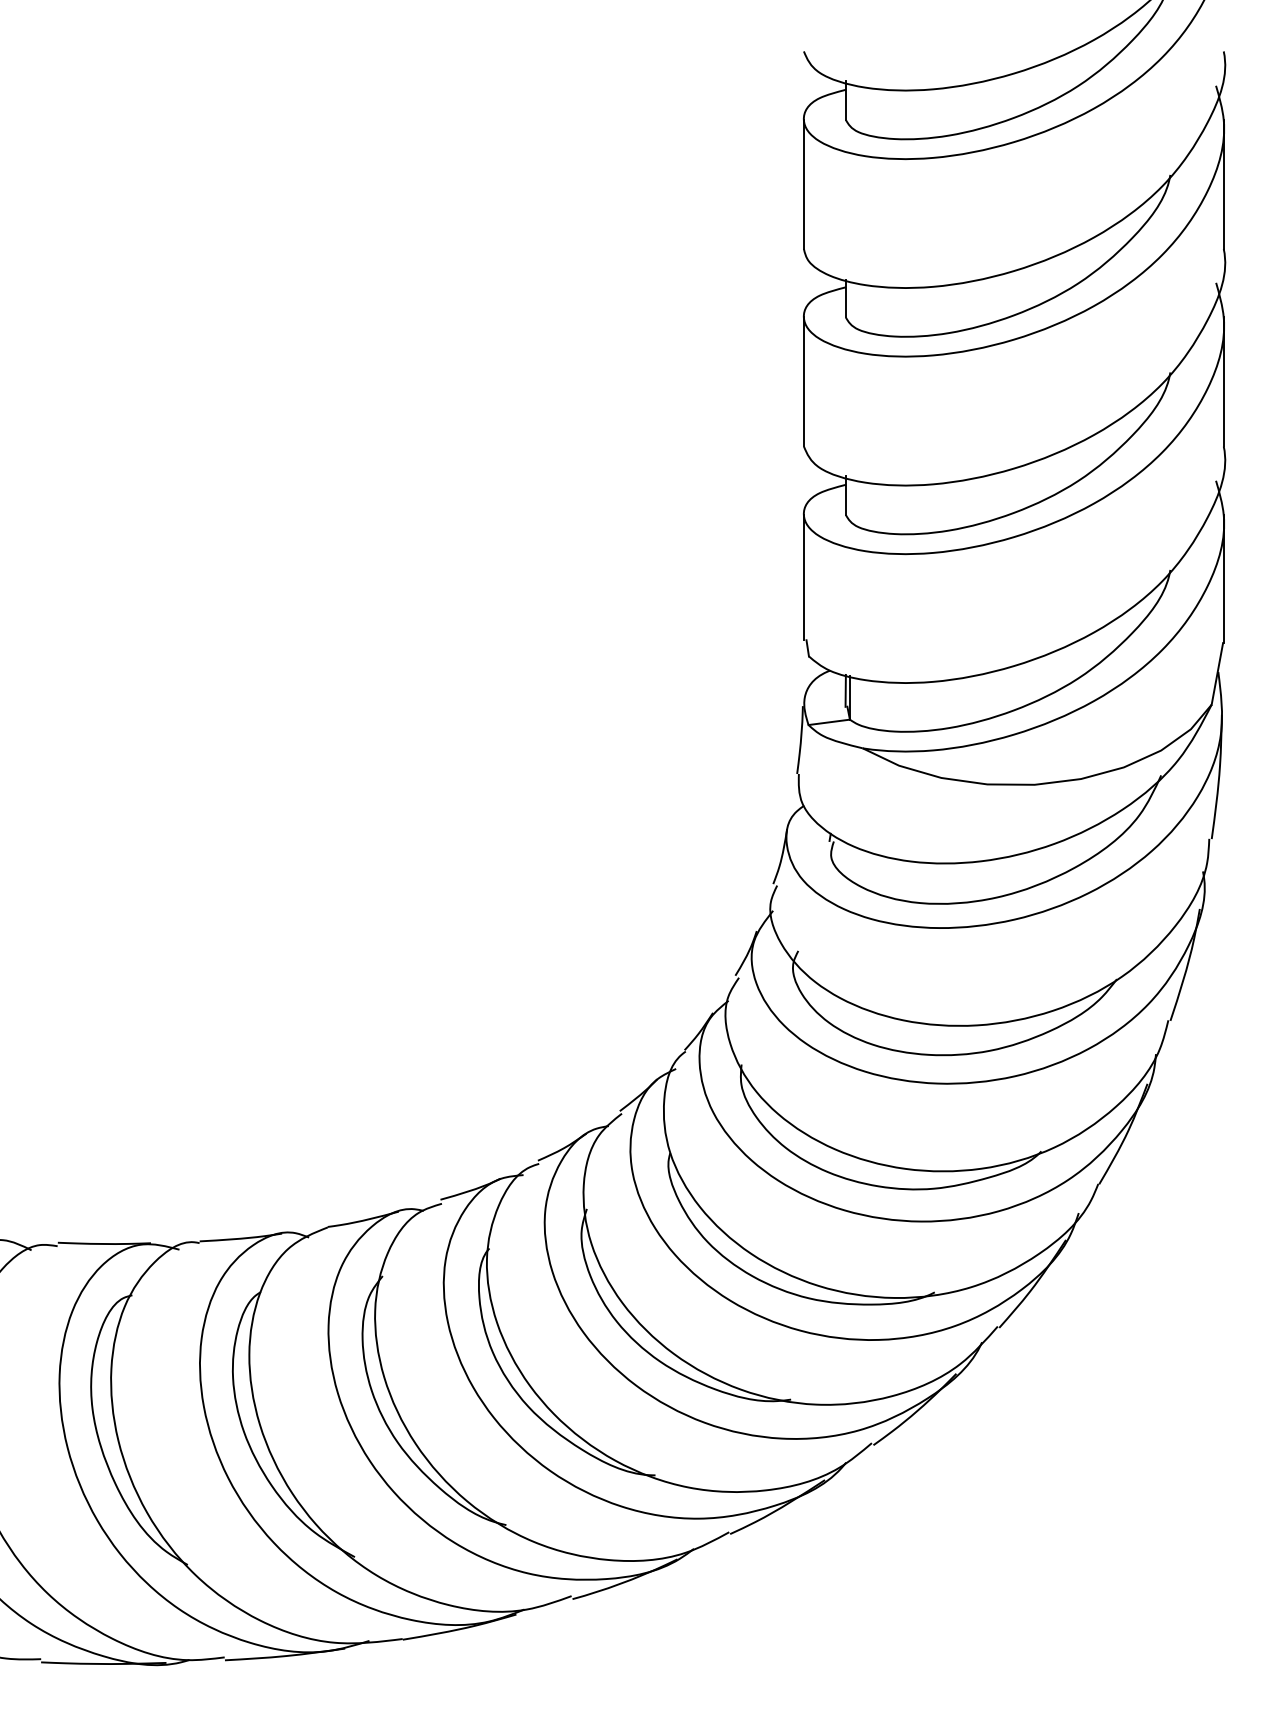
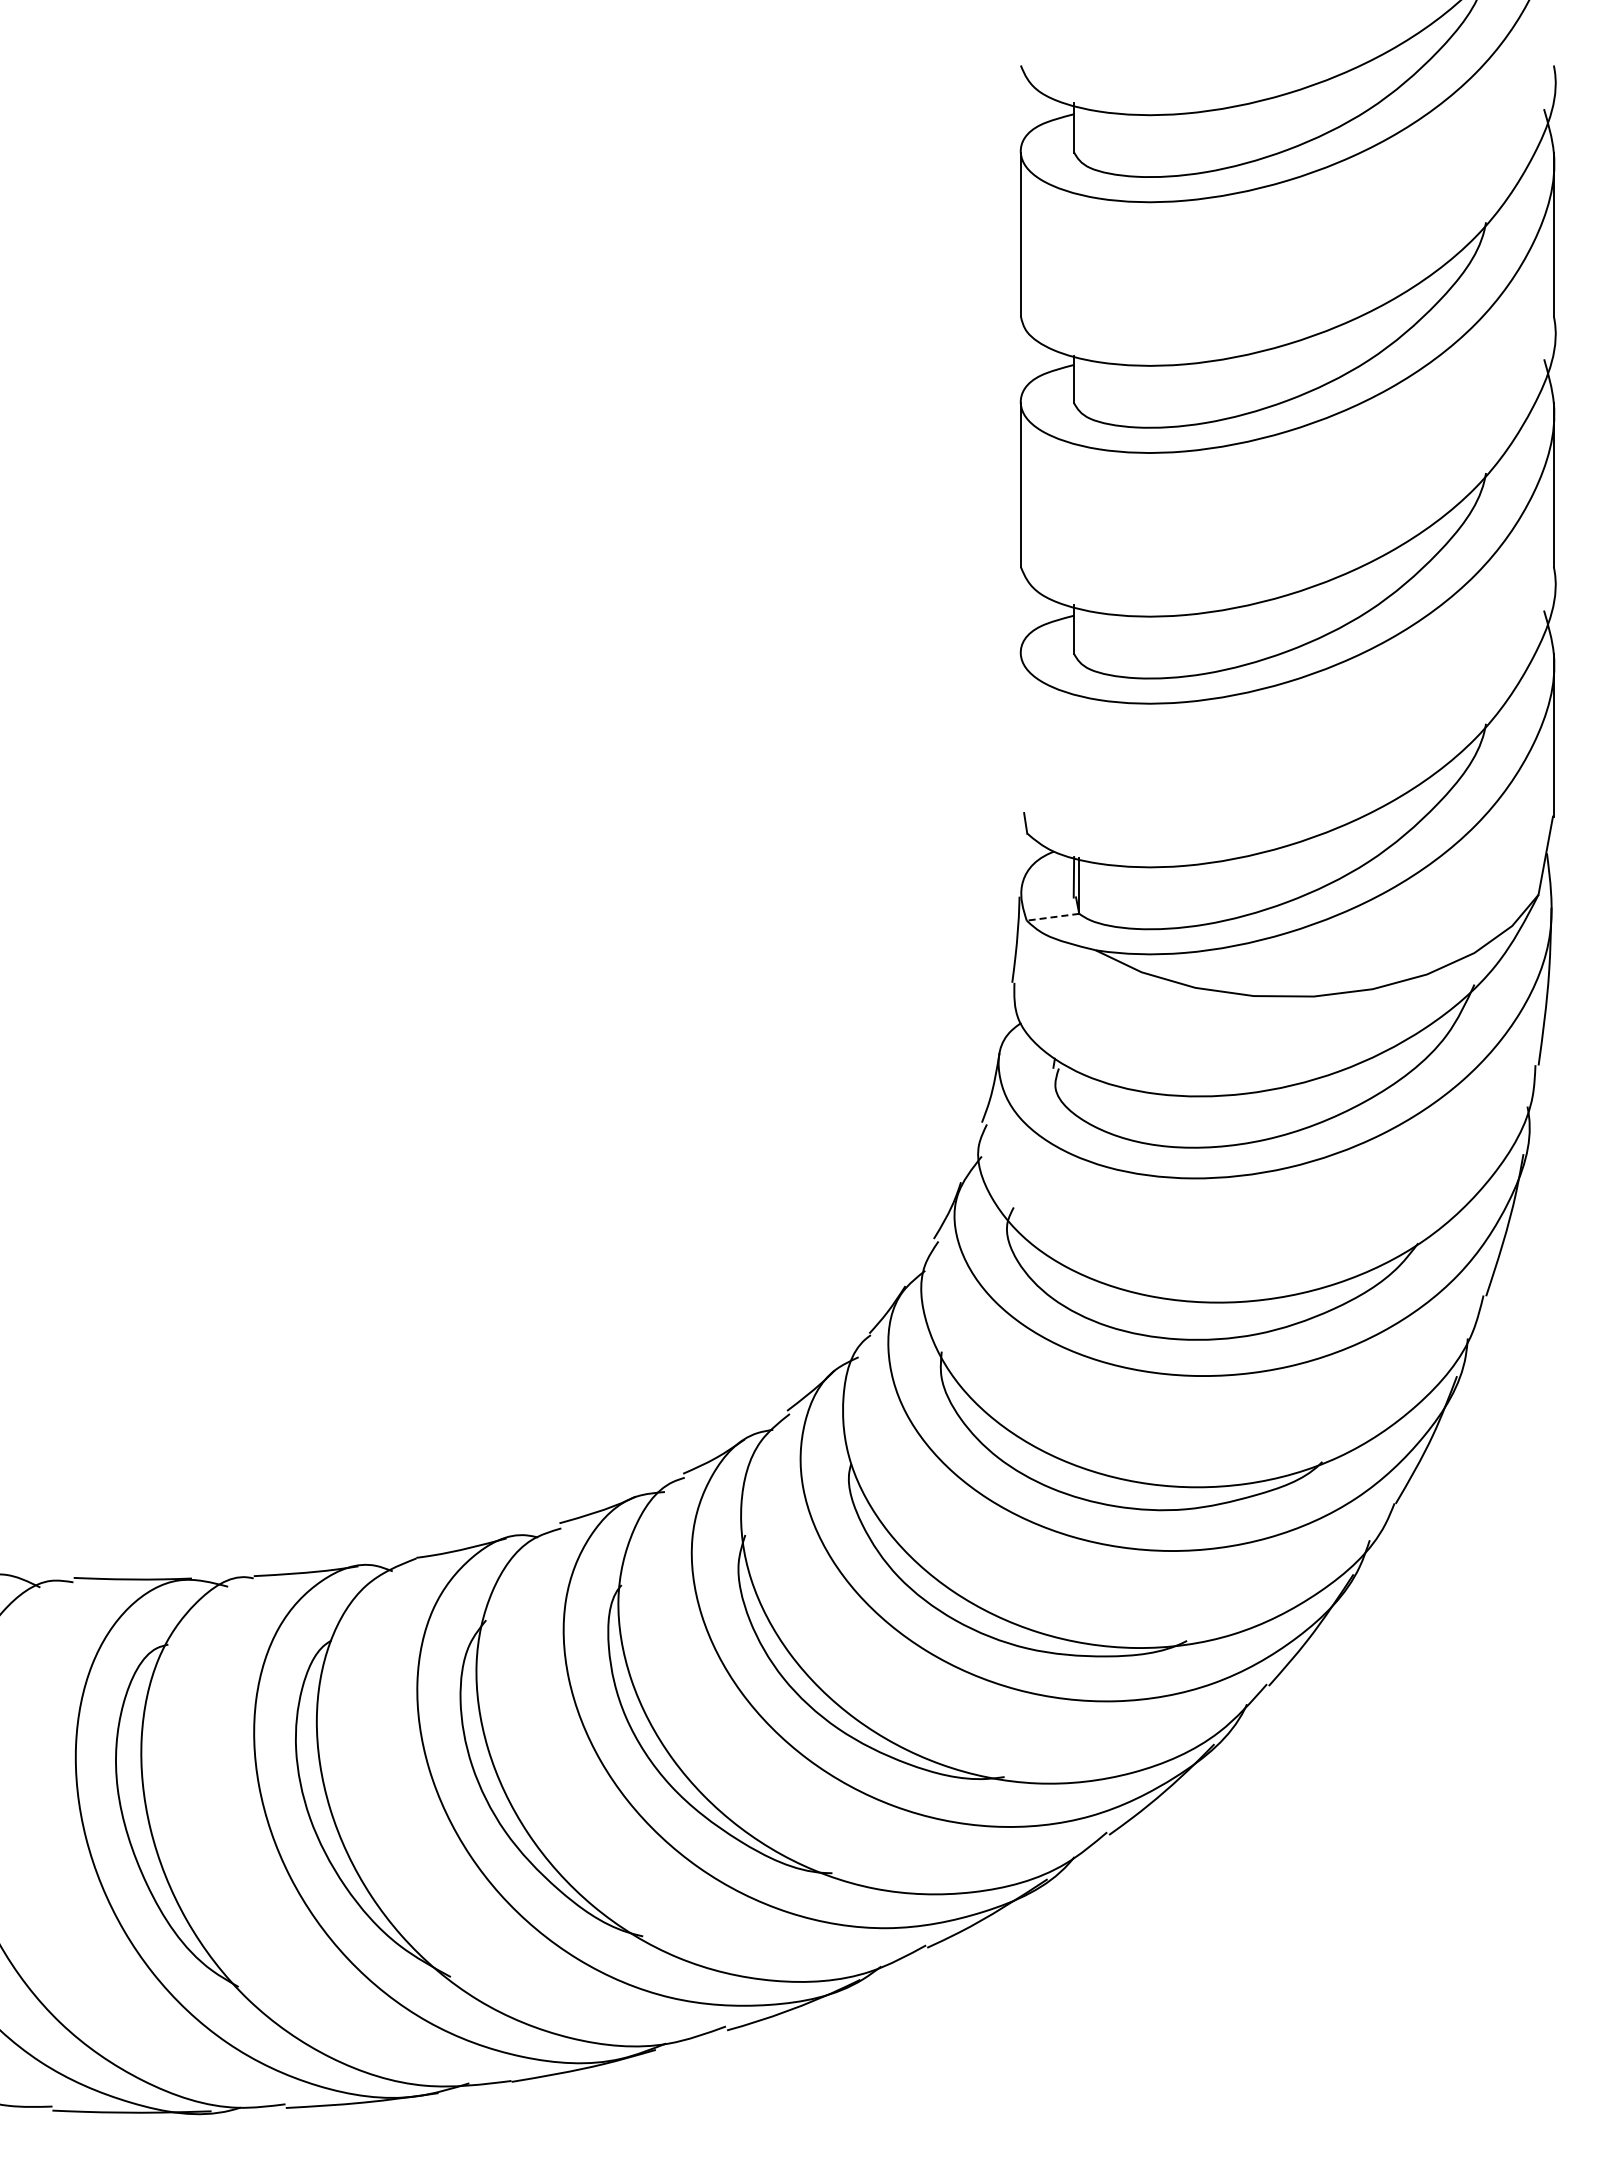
line: (803, 577) -> (1020, 733), removed
line: (828, 722) -> (1052, 917), solid -> dashed

